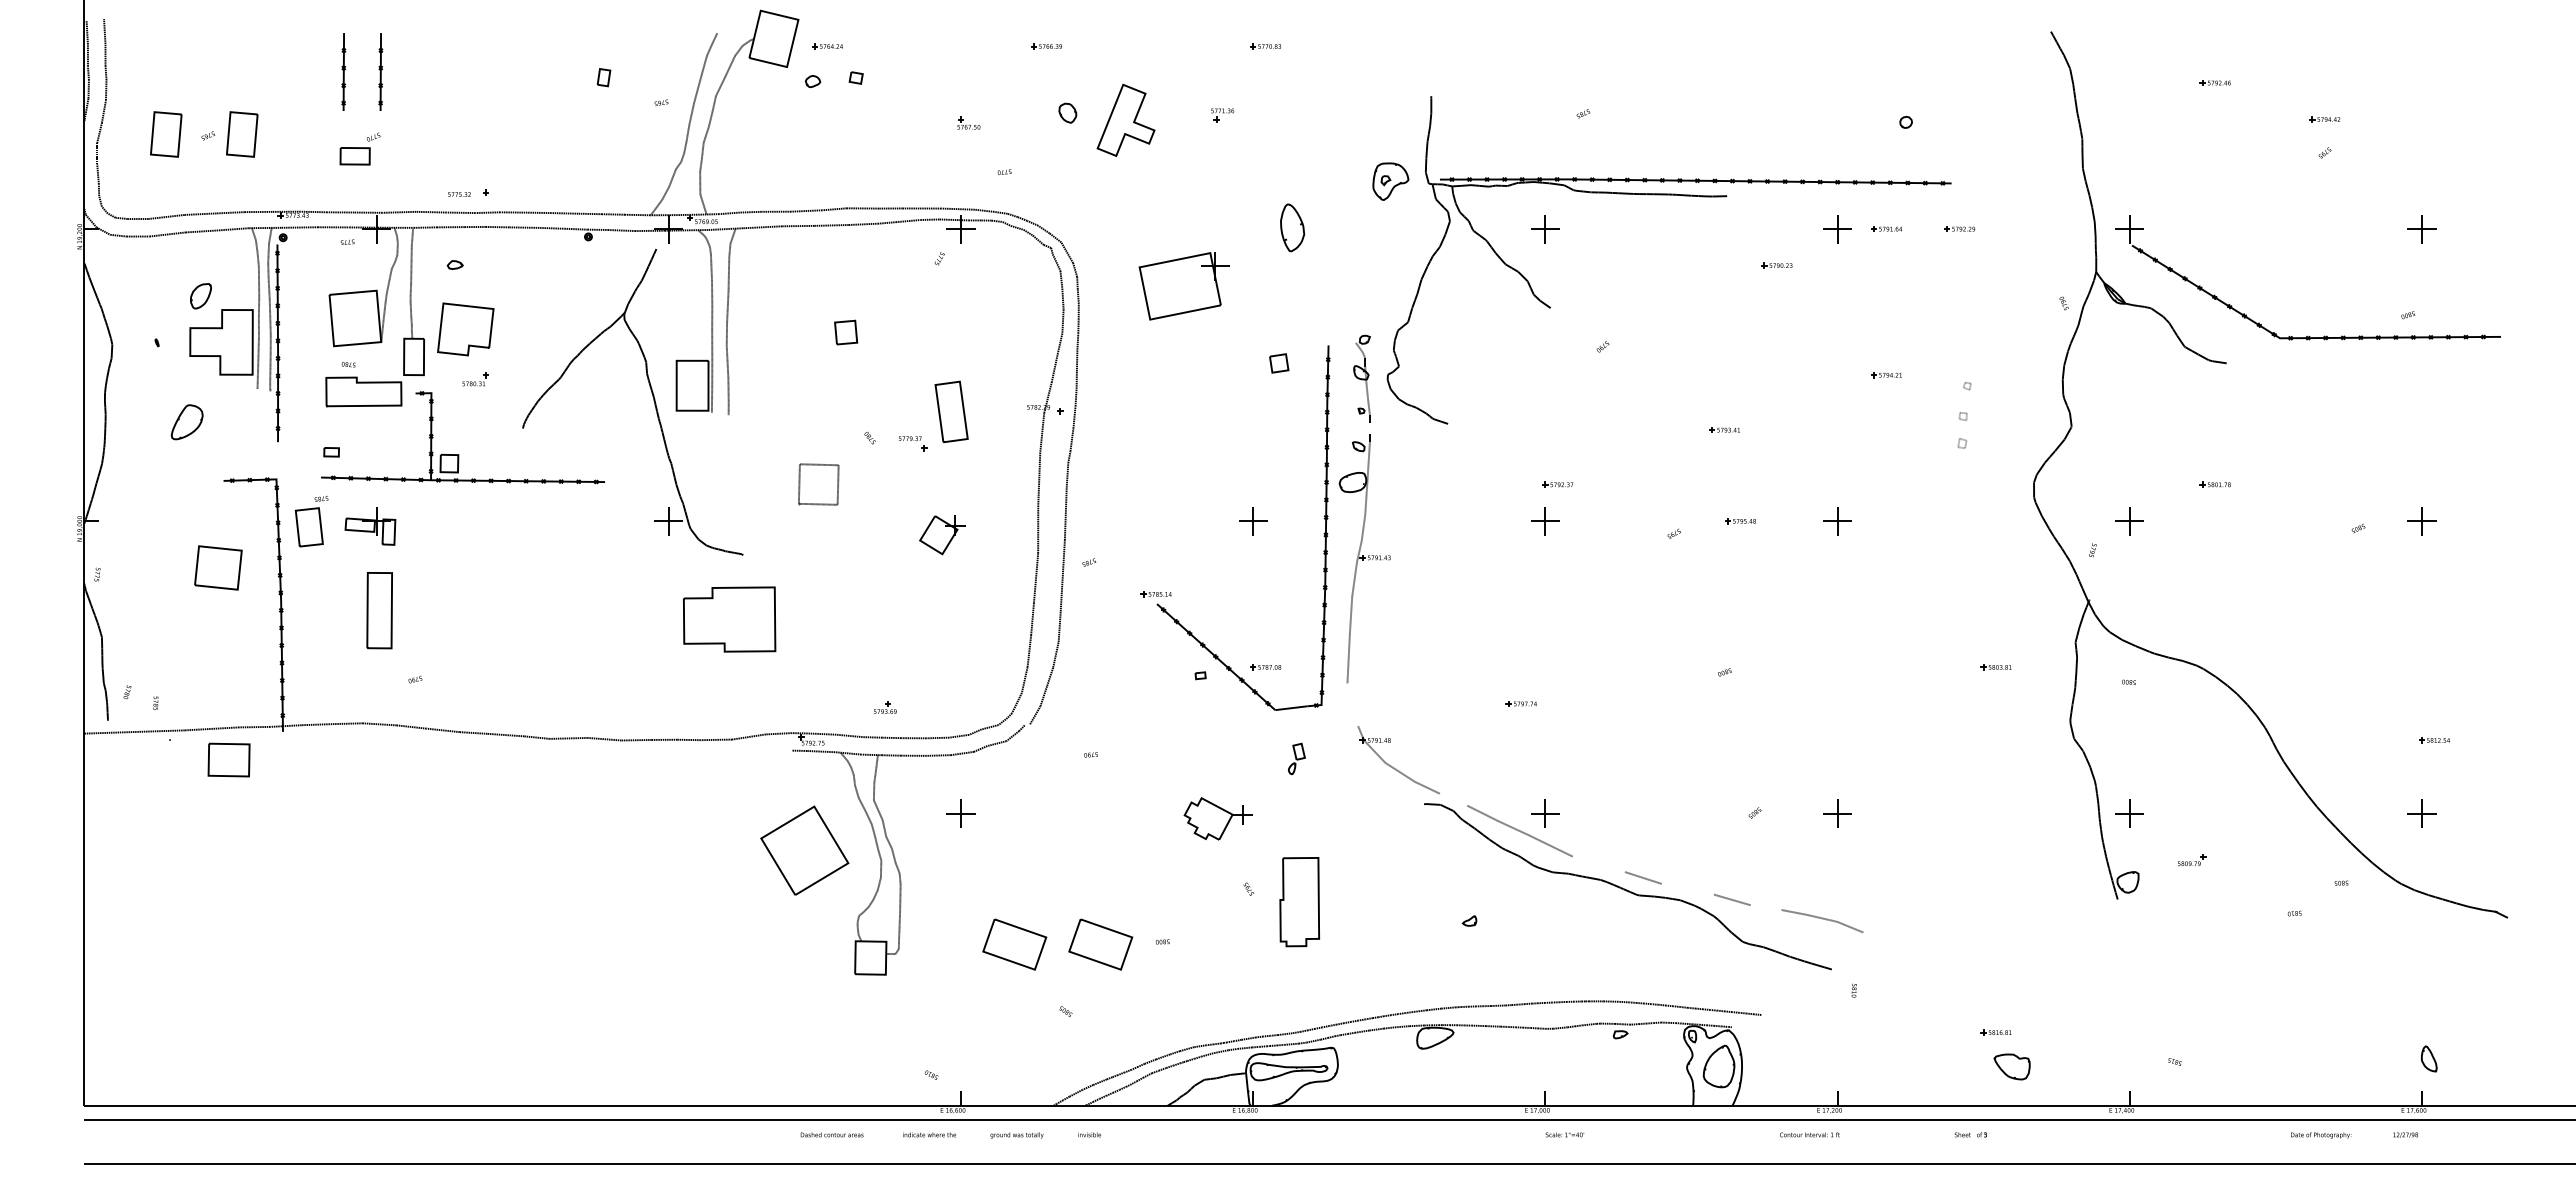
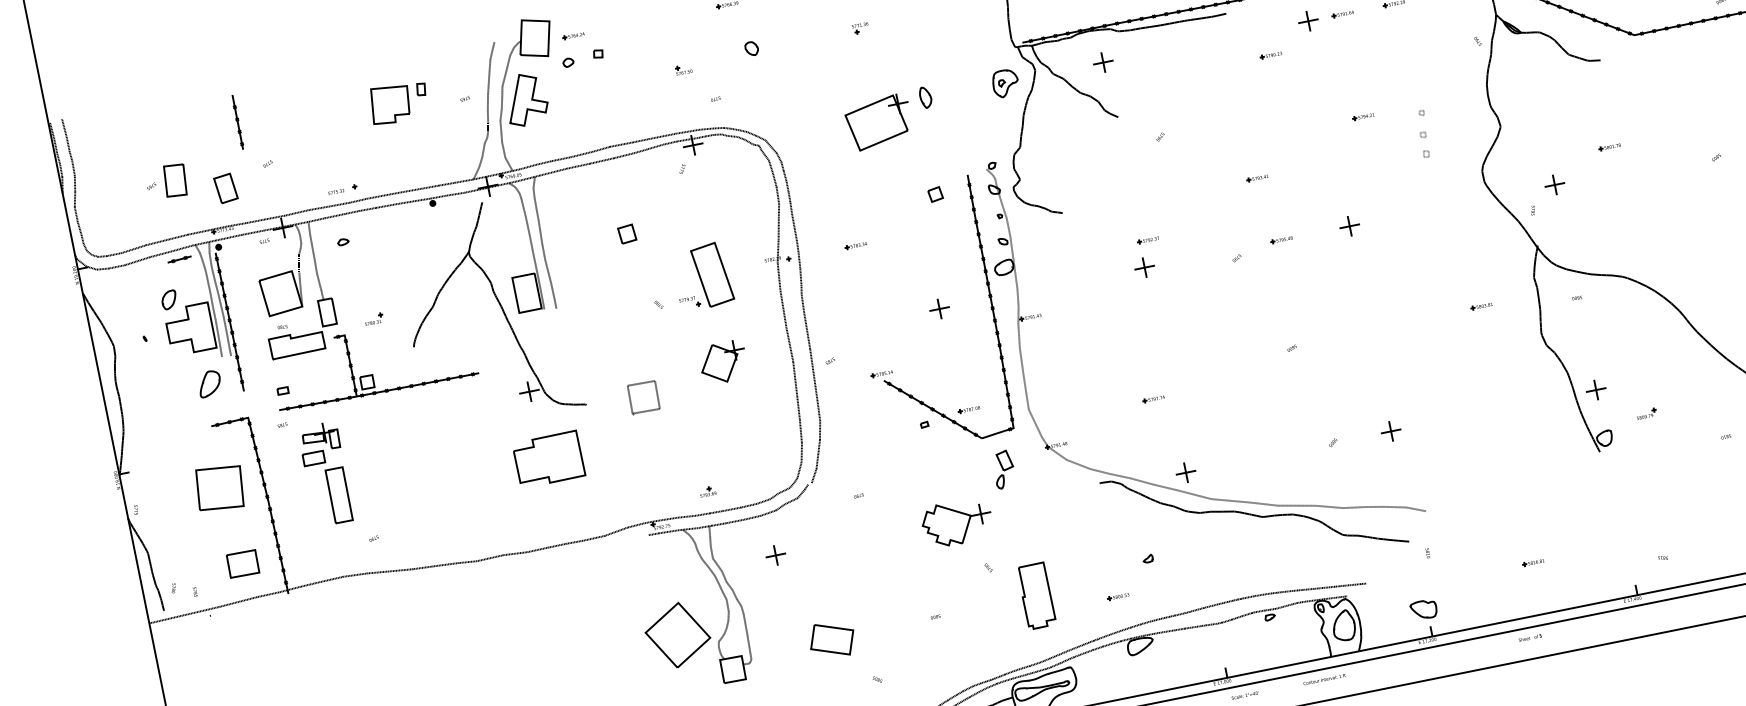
part: (380, 71) -> (263, 116), removed
part: (1125, 119) -> (525, 98), moved
part: (166, 134) -> (122, 191), removed
part: (354, 156) -> (313, 458), moved
part: (1390, 181) -> (1005, 83), moved
part: (1292, 227) -> (925, 97), size x0.62
line: (226, 243) -> (179, 259), added
part: (1183, 286) -> (878, 122), moved
part: (465, 329) -> (390, 104), moved
part: (951, 411) -> (712, 274), size x1.43
part: (1155, 411) -> (855, 245), added
part: (186, 422) -> (209, 384), moved
part: (818, 484) -> (643, 397), moved
part: (308, 527) -> (225, 188), moved
part: (942, 535) -> (723, 362), size x1.43
part: (218, 567) -> (219, 487), size x1.43
part: (729, 619) -> (548, 459), moved
line: (1352, 704) -> (1035, 423), added
part: (1296, 758) -> (1003, 469), size x1.67
part: (228, 759) -> (242, 563), moved
line: (1453, 799) -> (1119, 475), added
part: (1218, 818) -> (957, 522), size x1.43
part: (804, 850) -> (677, 635), moved
line: (1598, 864) -> (1230, 501), added
line: (1687, 888) -> (1296, 505), added
part: (1299, 902) -> (1036, 596), moved
line: (1765, 907) -> (1353, 507), added
part: (1100, 944) -> (892, 627), removed
part: (1418, 964) -> (1118, 596), added
part: (2011, 1066) -> (1423, 609), moved
text: (1809, 1134) -> (1324, 679), moved

